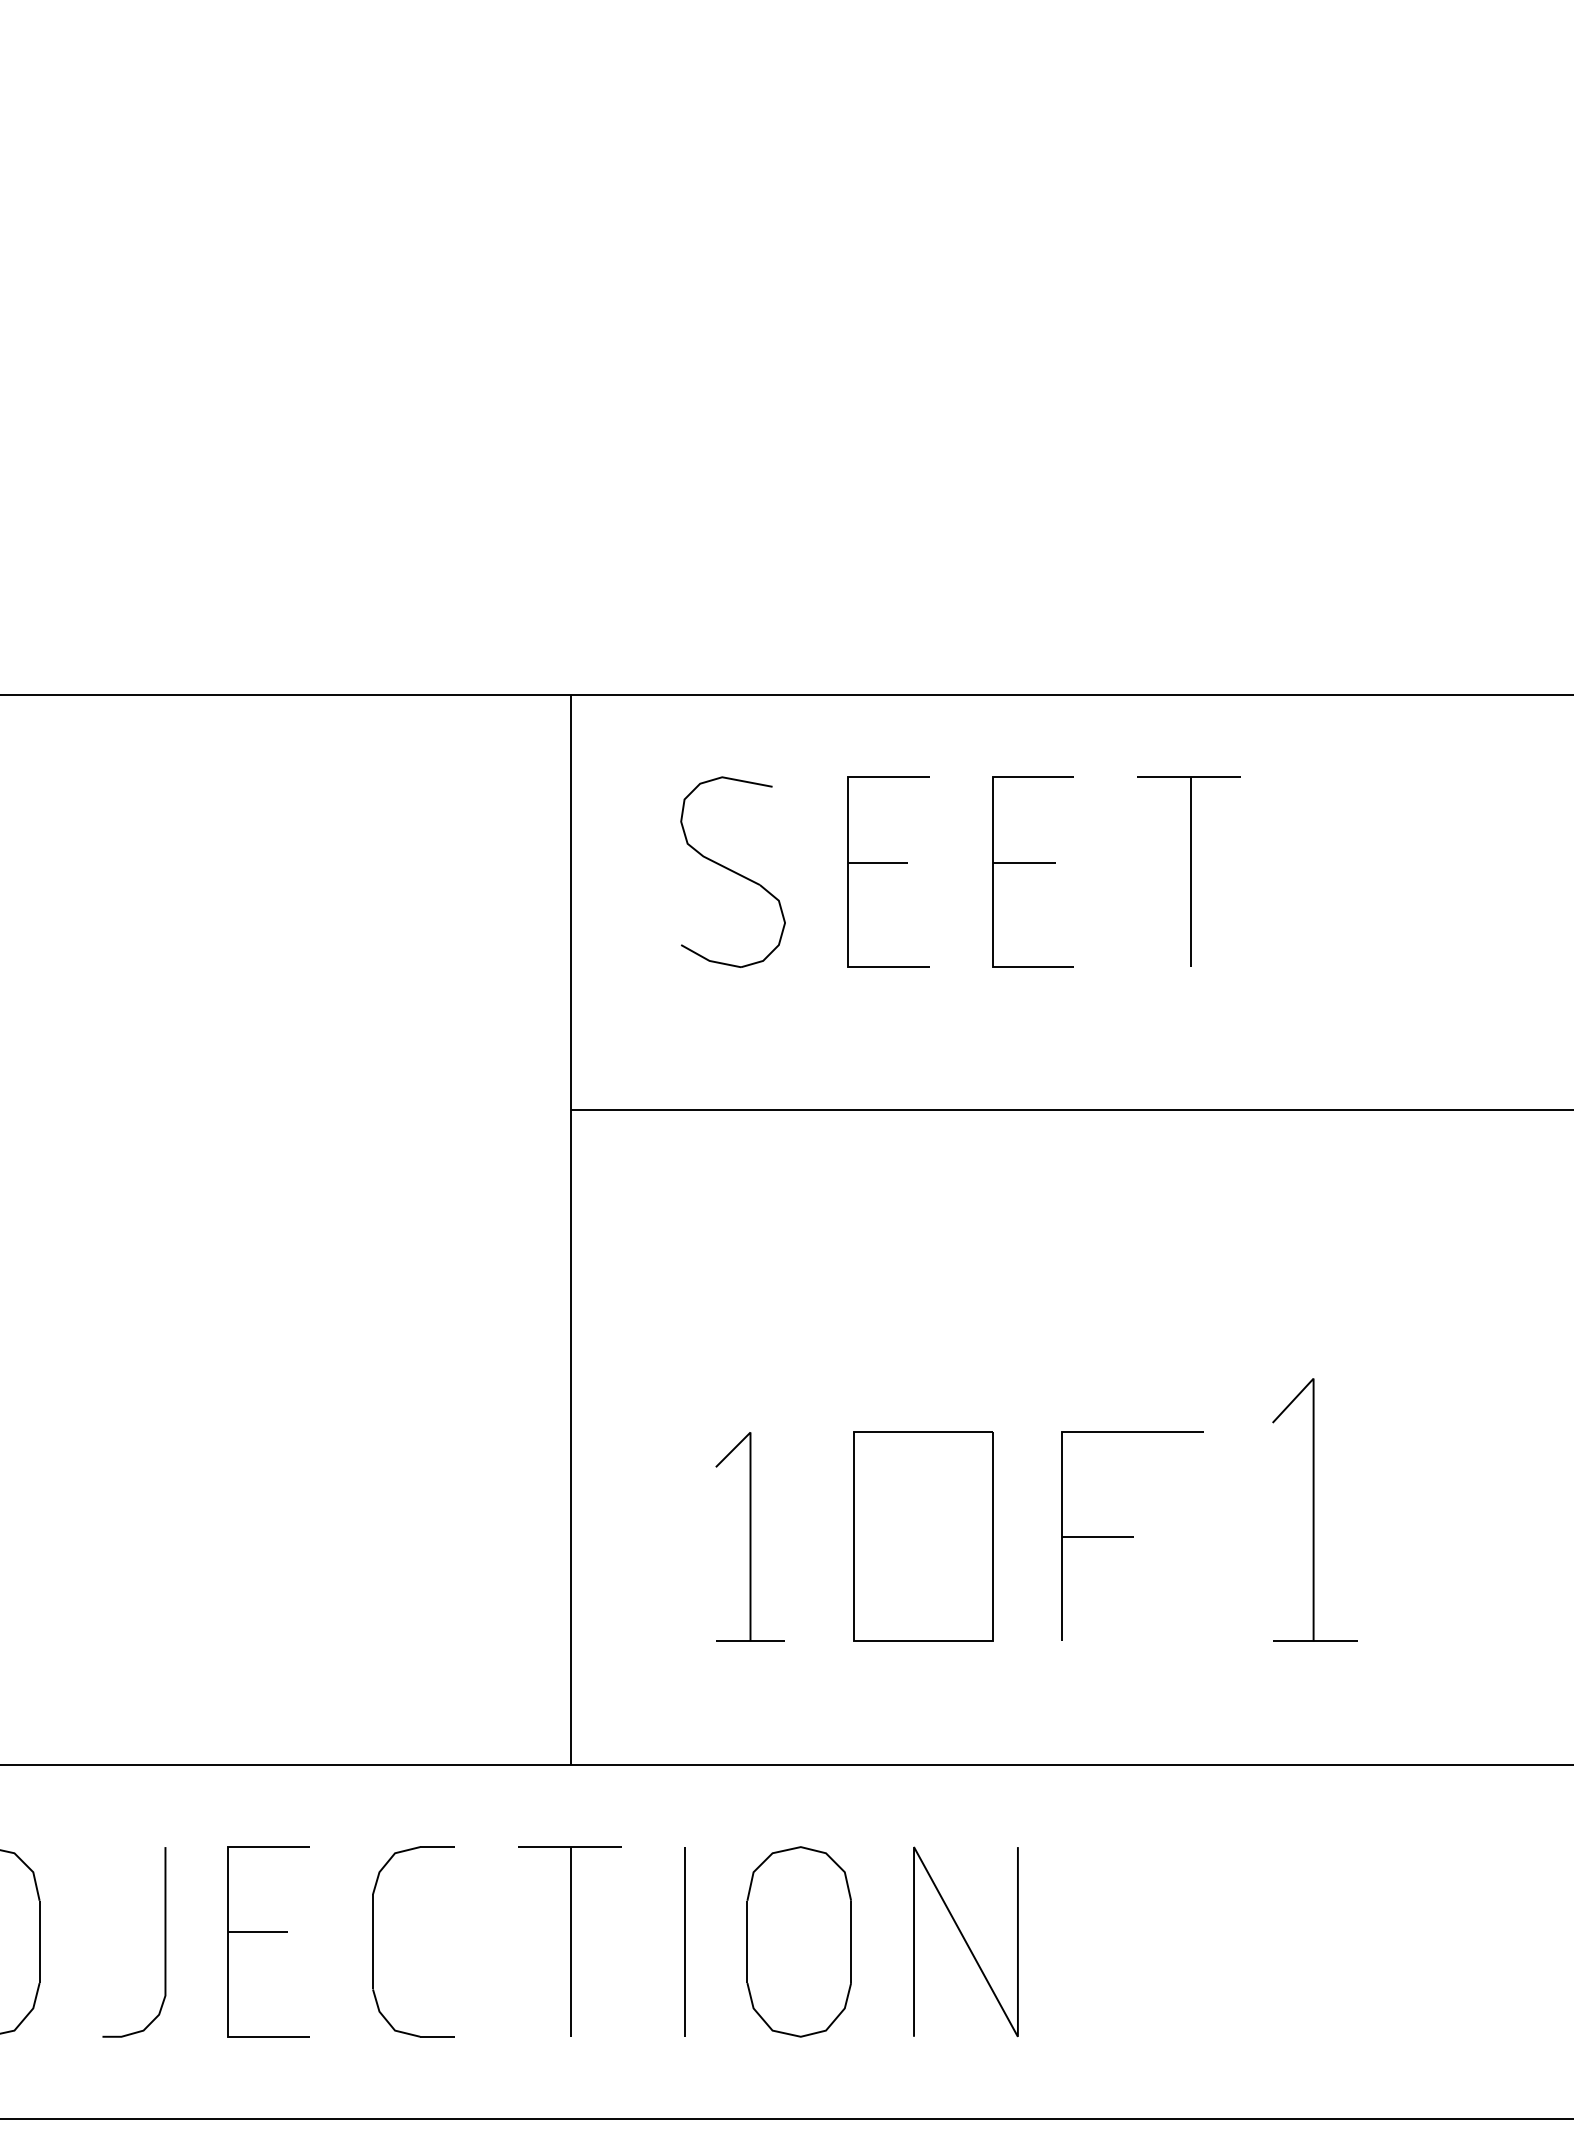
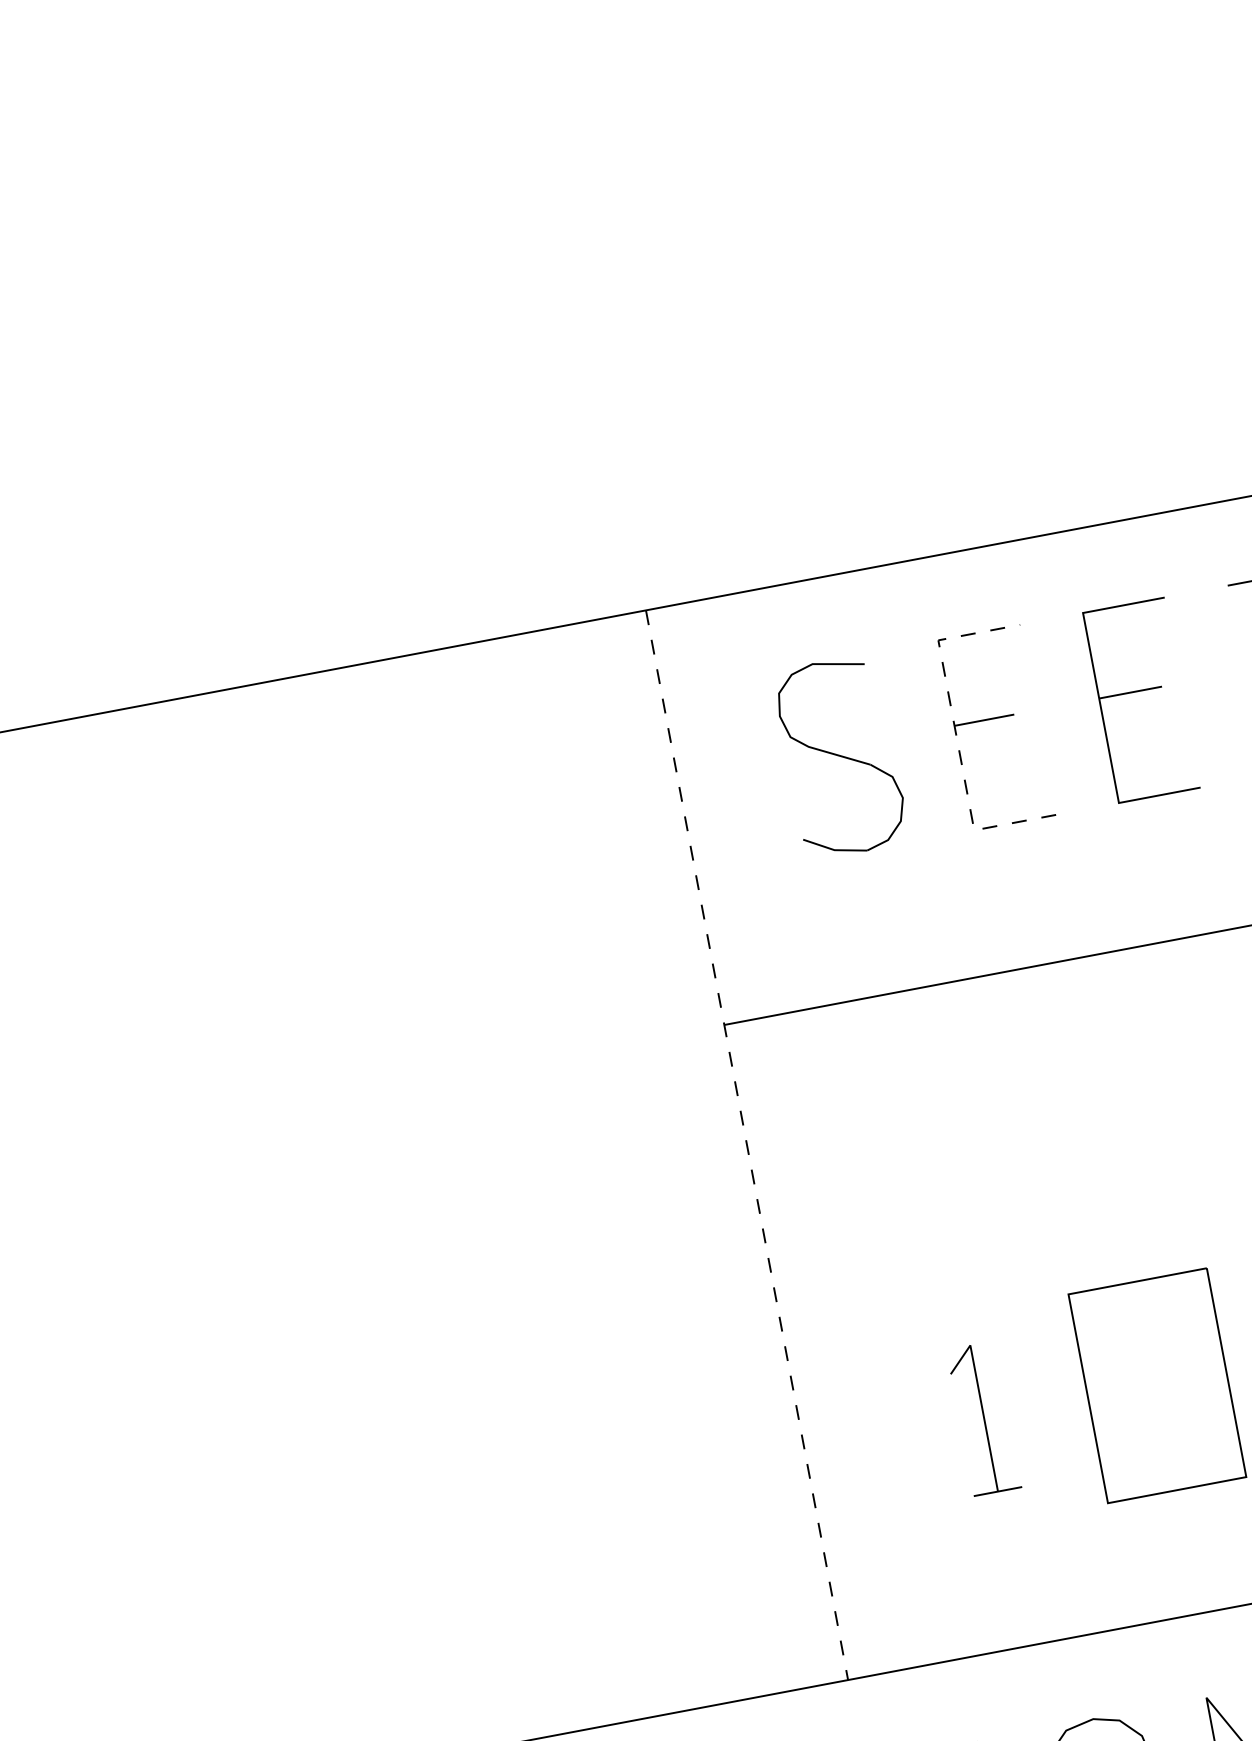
line: (848, 871) -> (956, 734), solid -> dashed
line: (571, 1229) -> (747, 1144), solid -> dashed
part: (749, 1536) -> (983, 1418), size x0.7

